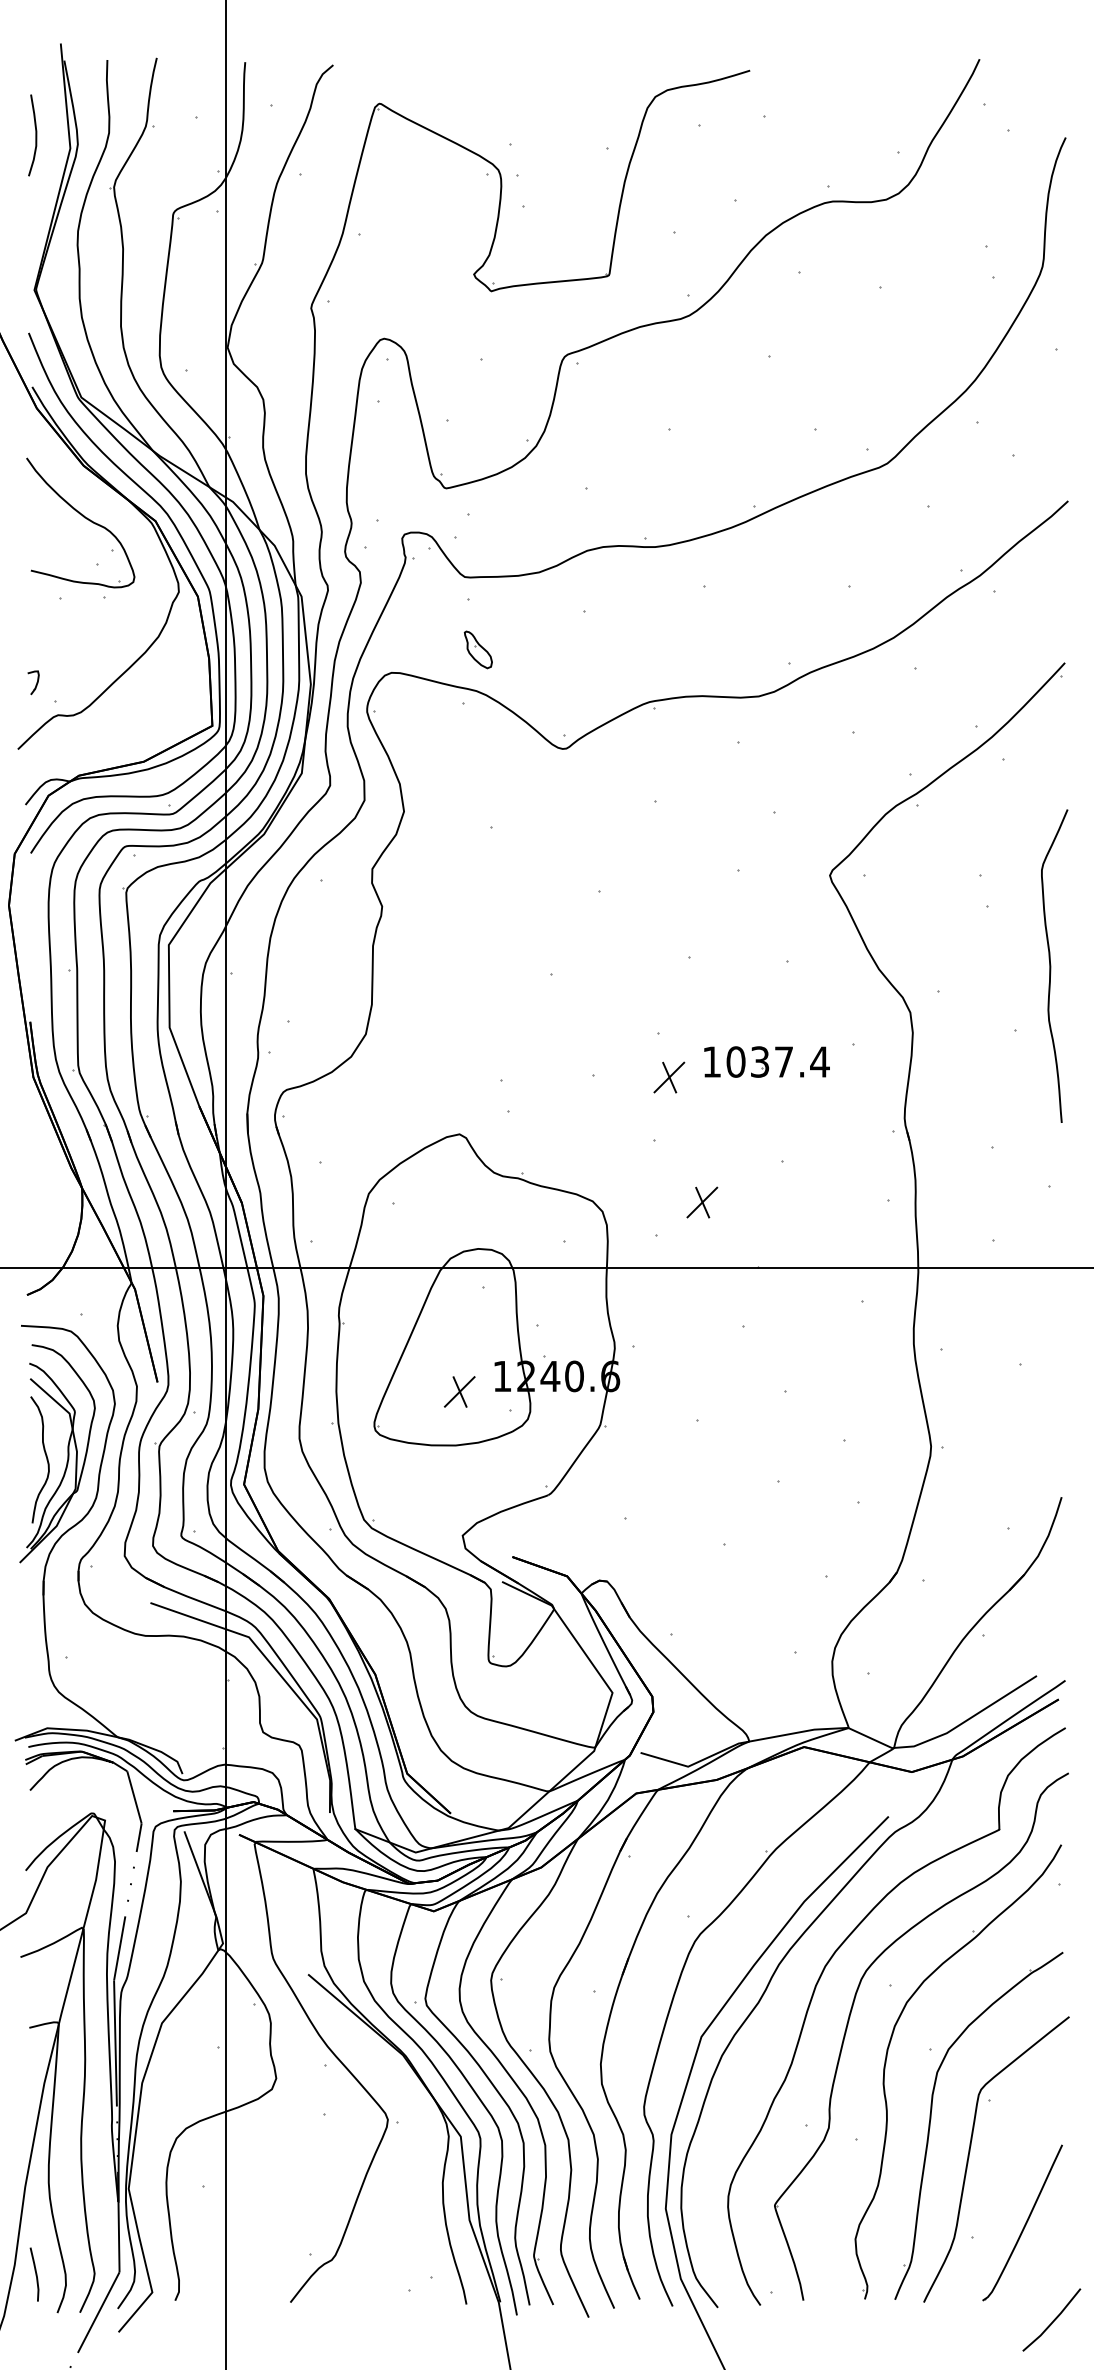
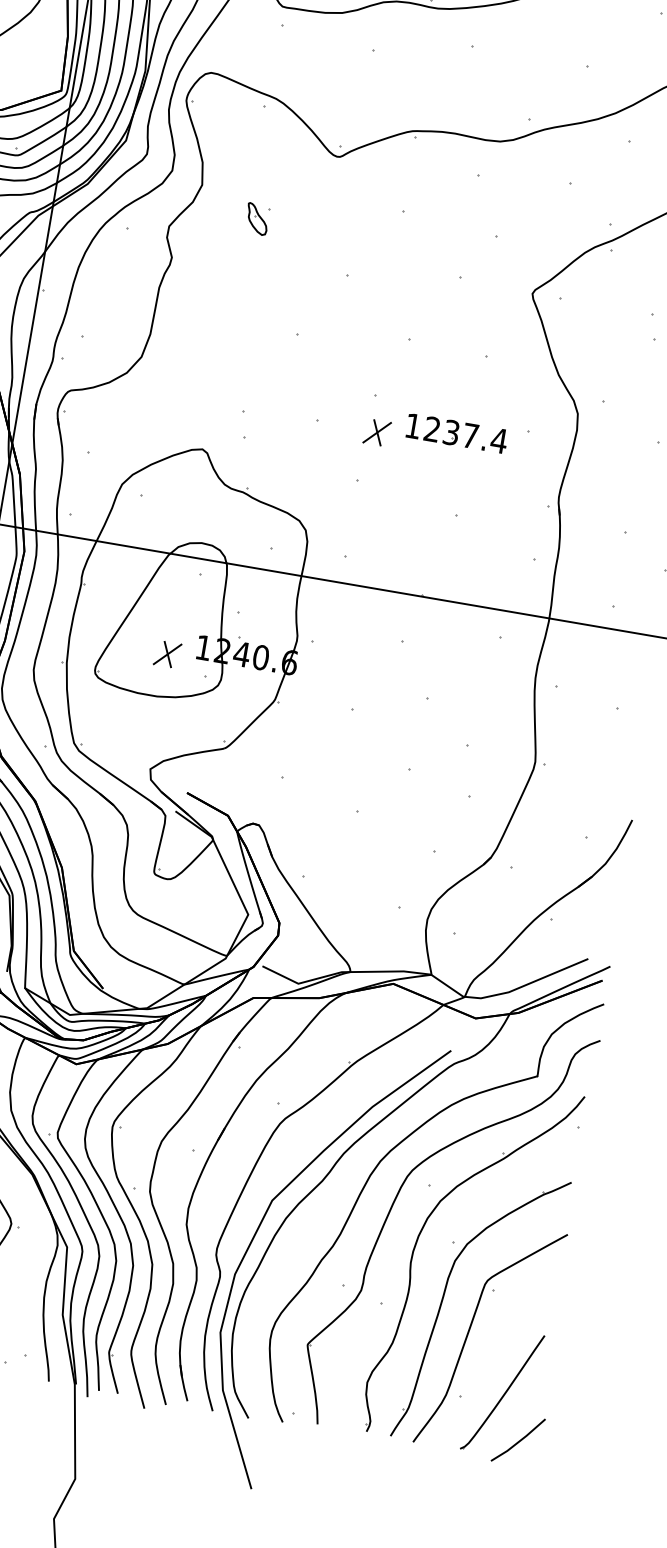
part: (477, 649) -> (256, 218), moved
text: (735, 1061) -> (432, 428), 1037.4 -> 1237.4
part: (702, 1202) -> (386, 536), removed
line: (1053, 2319) -> (519, 1439), moved

